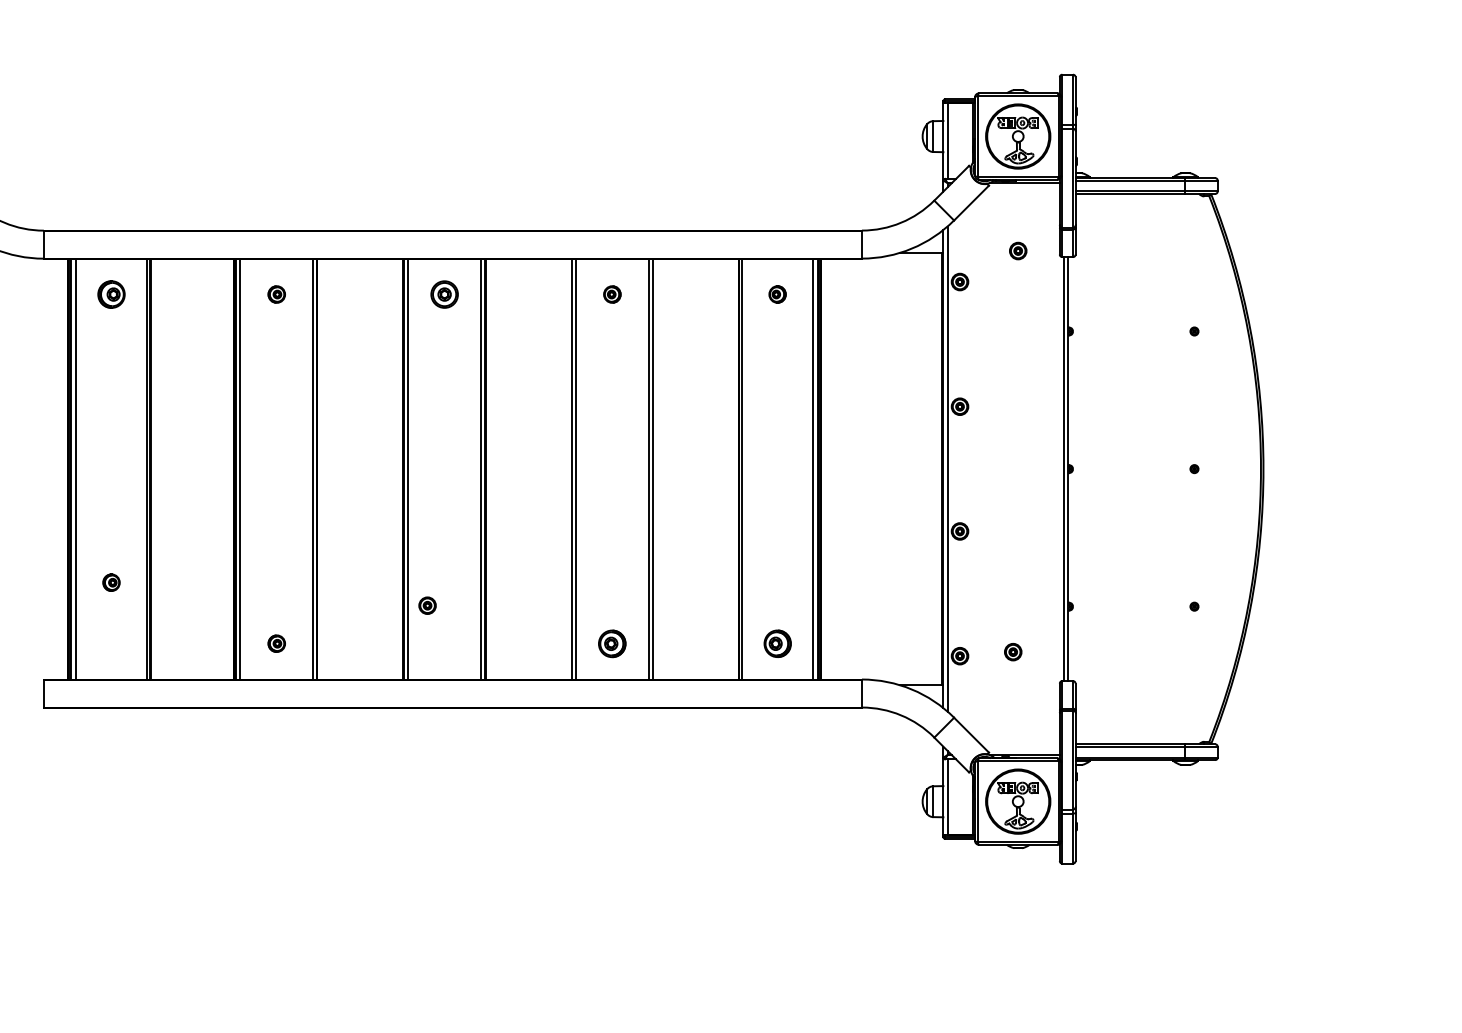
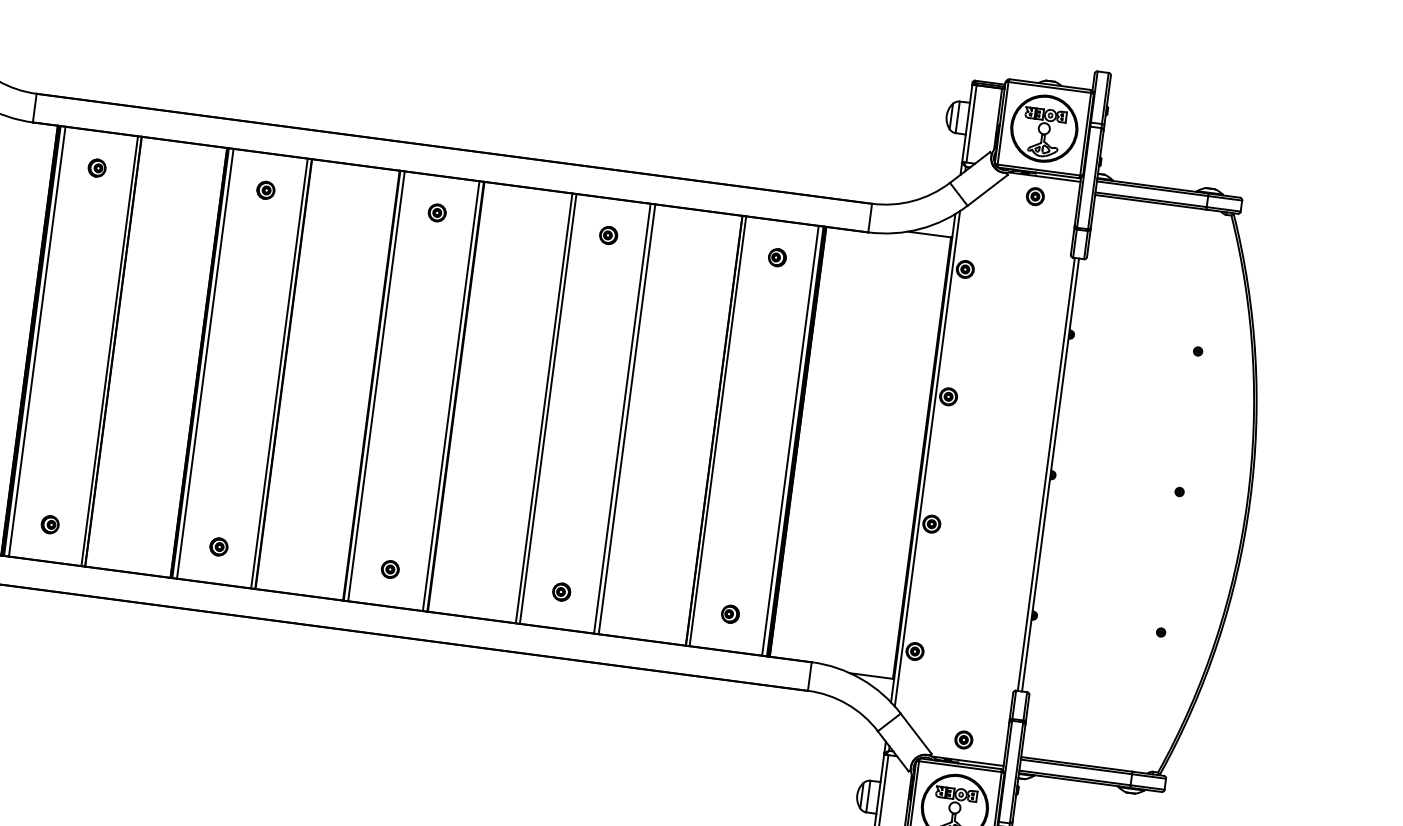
part: (1018, 250) -> (1035, 196), moved
part: (111, 294) -> (97, 168), size x0.62
part: (444, 294) -> (437, 212), size x0.62
part: (111, 582) -> (50, 524), moved
part: (427, 605) -> (390, 569), moved
part: (612, 643) -> (561, 591), size x0.62
part: (777, 643) -> (730, 614), size x0.62
part: (1013, 652) -> (964, 740), moved

